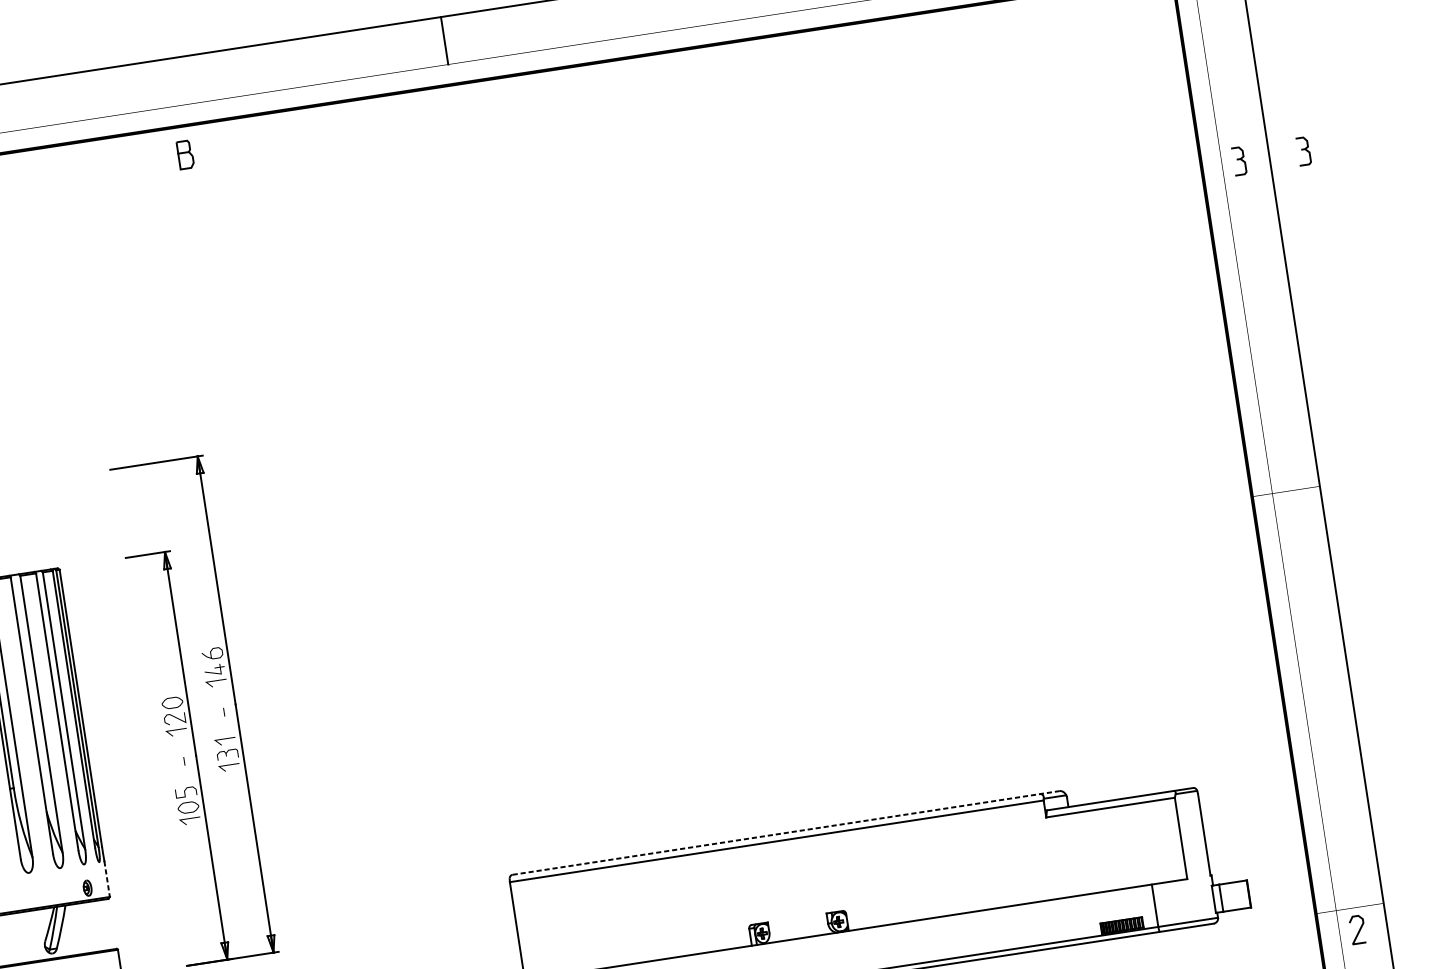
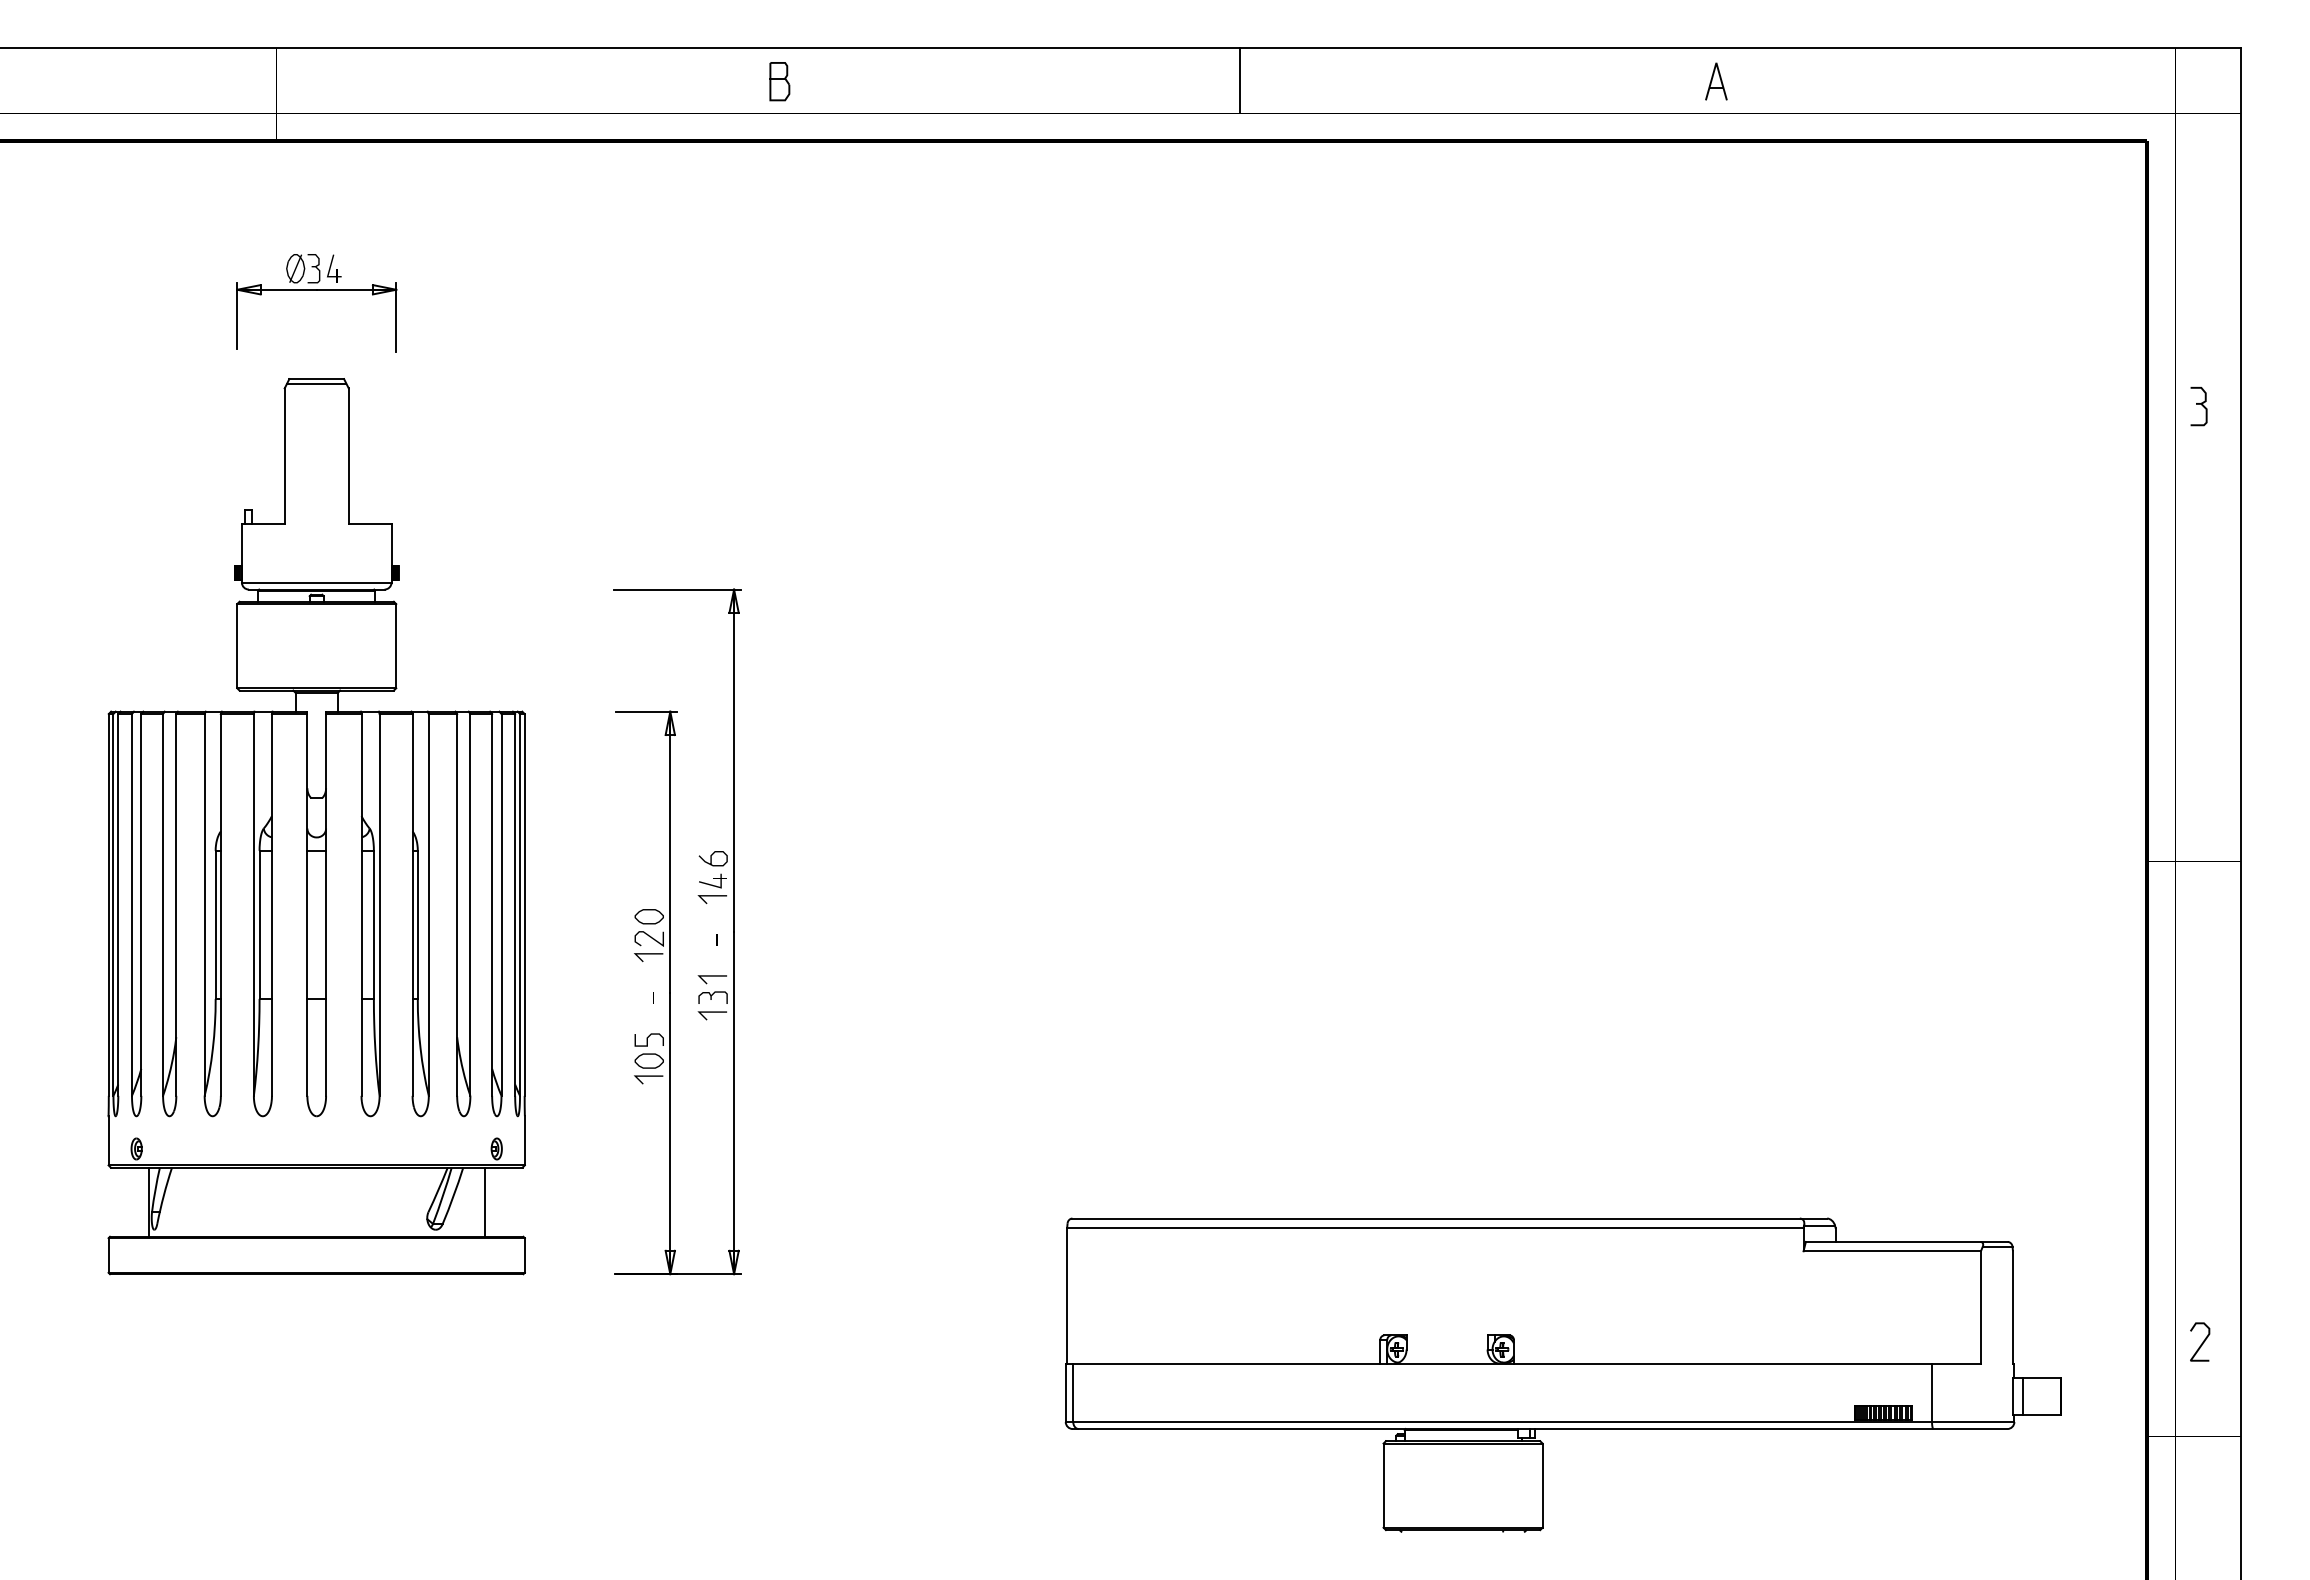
line: (444, 40) -> (1239, 80), moved
part: (1303, 151) -> (2287, 406), removed
part: (185, 154) -> (779, 81), moved
line: (786, 832) -> (1450, 1218), dashed -> solid
line: (106, 878) -> (524, 1140), dashed -> solid
line: (84, 927) -> (484, 1201), added
curve: (1359, 929) -> (2202, 1341), moved

